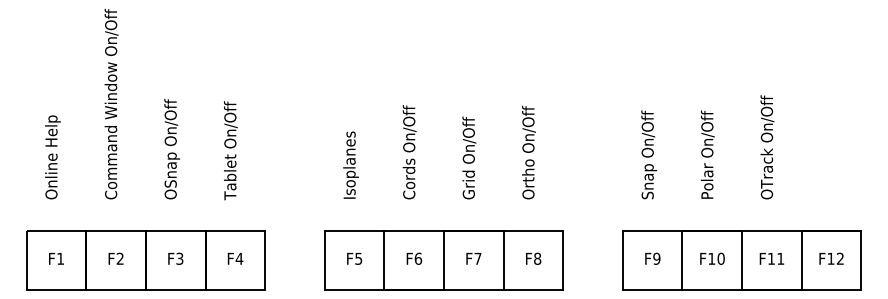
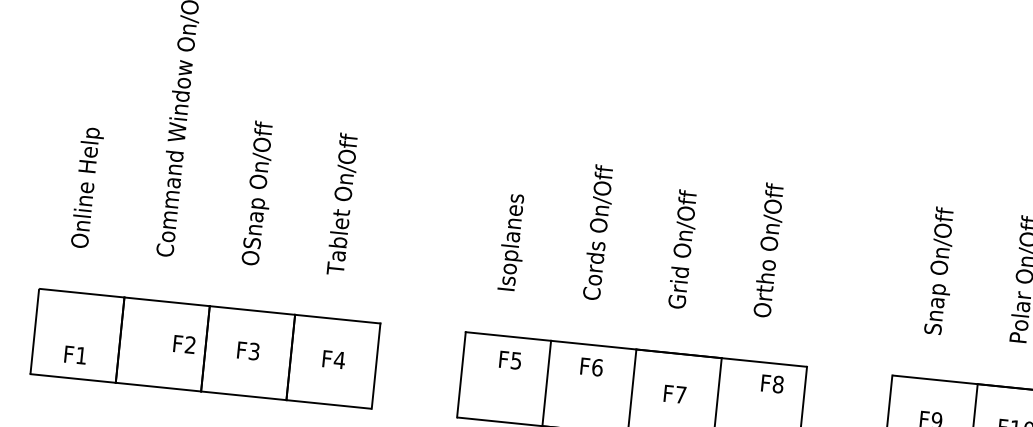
text: (56, 258) -> (75, 354), moved
text: (115, 258) -> (183, 343), moved
text: (354, 258) -> (510, 359), moved
text: (414, 258) -> (592, 366), moved
text: (533, 258) -> (772, 383), moved

